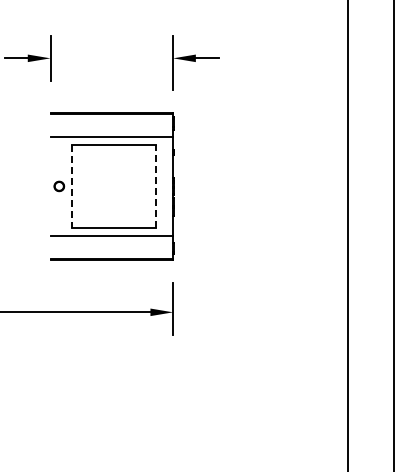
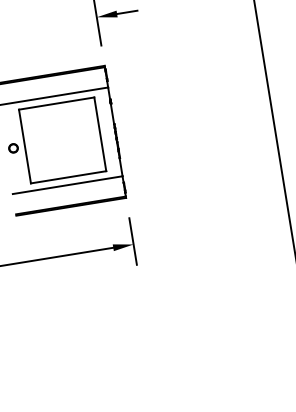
line: (156, 185) -> (100, 133), dashed -> solid
line: (72, 186) -> (25, 146), dashed -> solid

